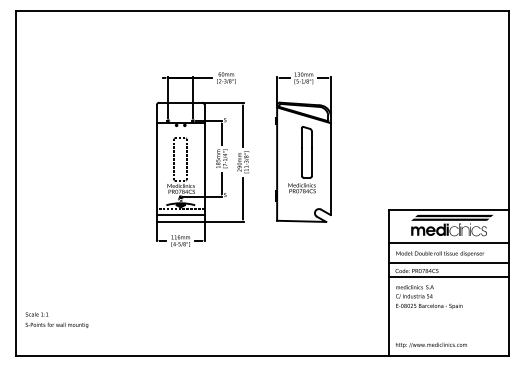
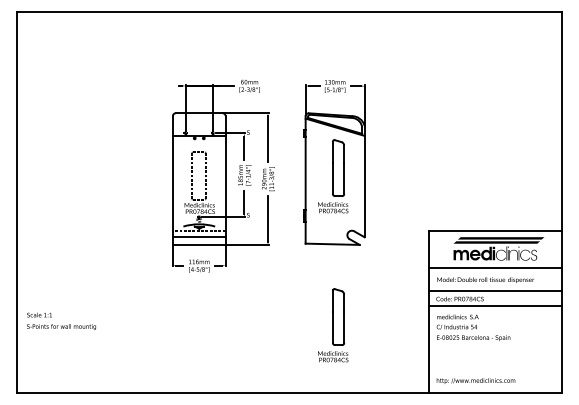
part: (301, 294) -> (332, 324), added
text: (56, 319) -> (61, 320), moved

